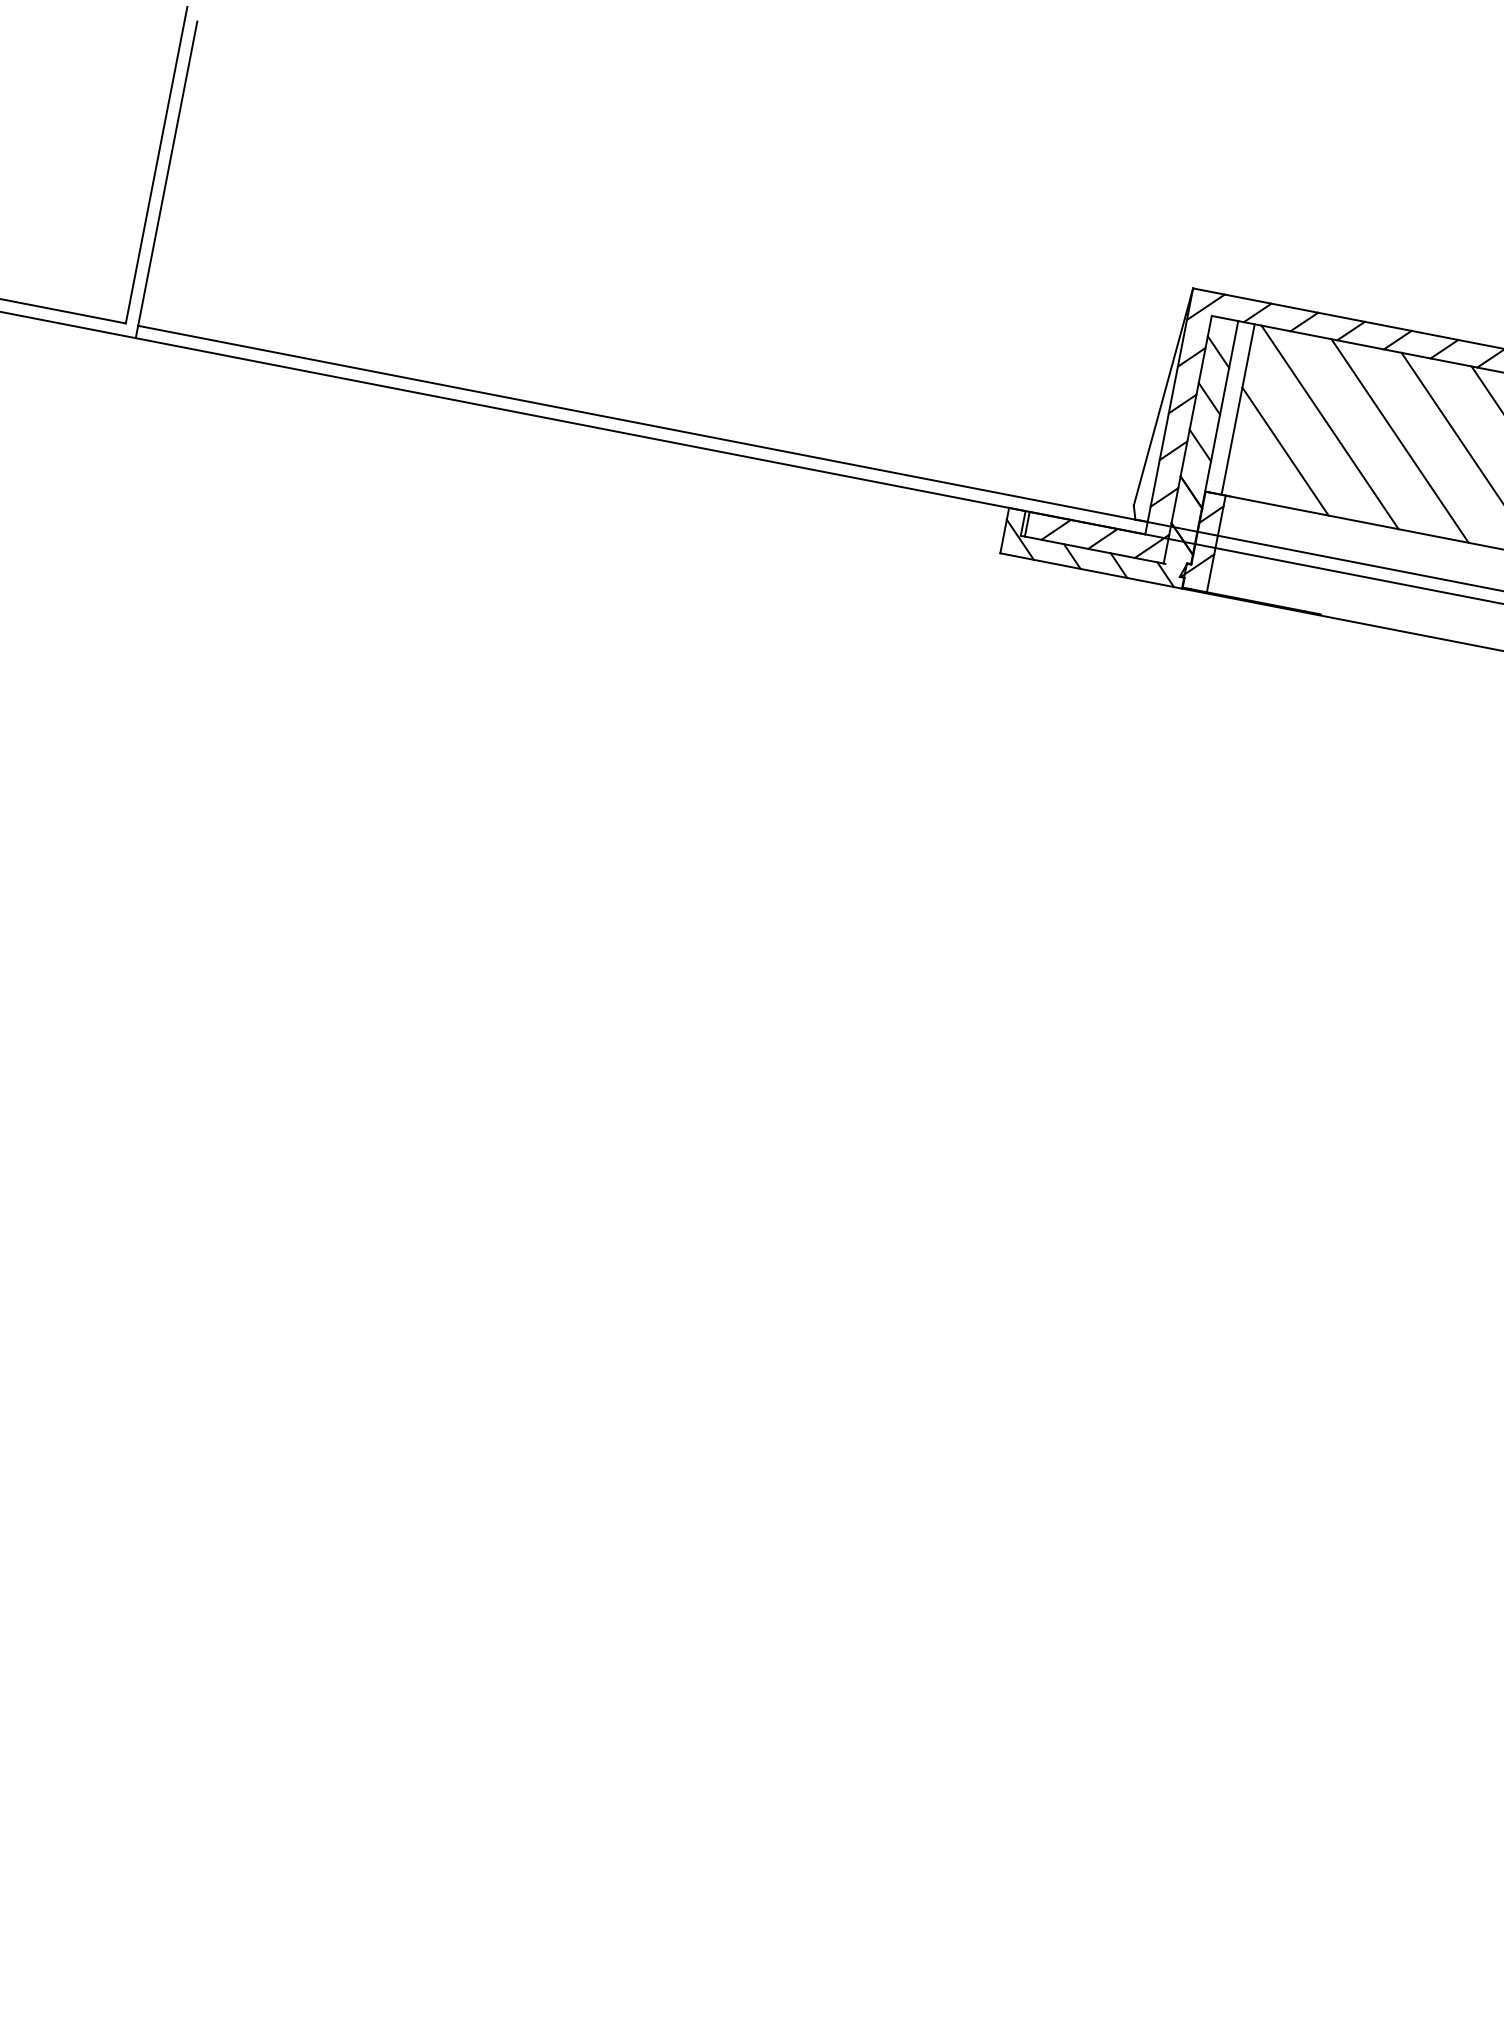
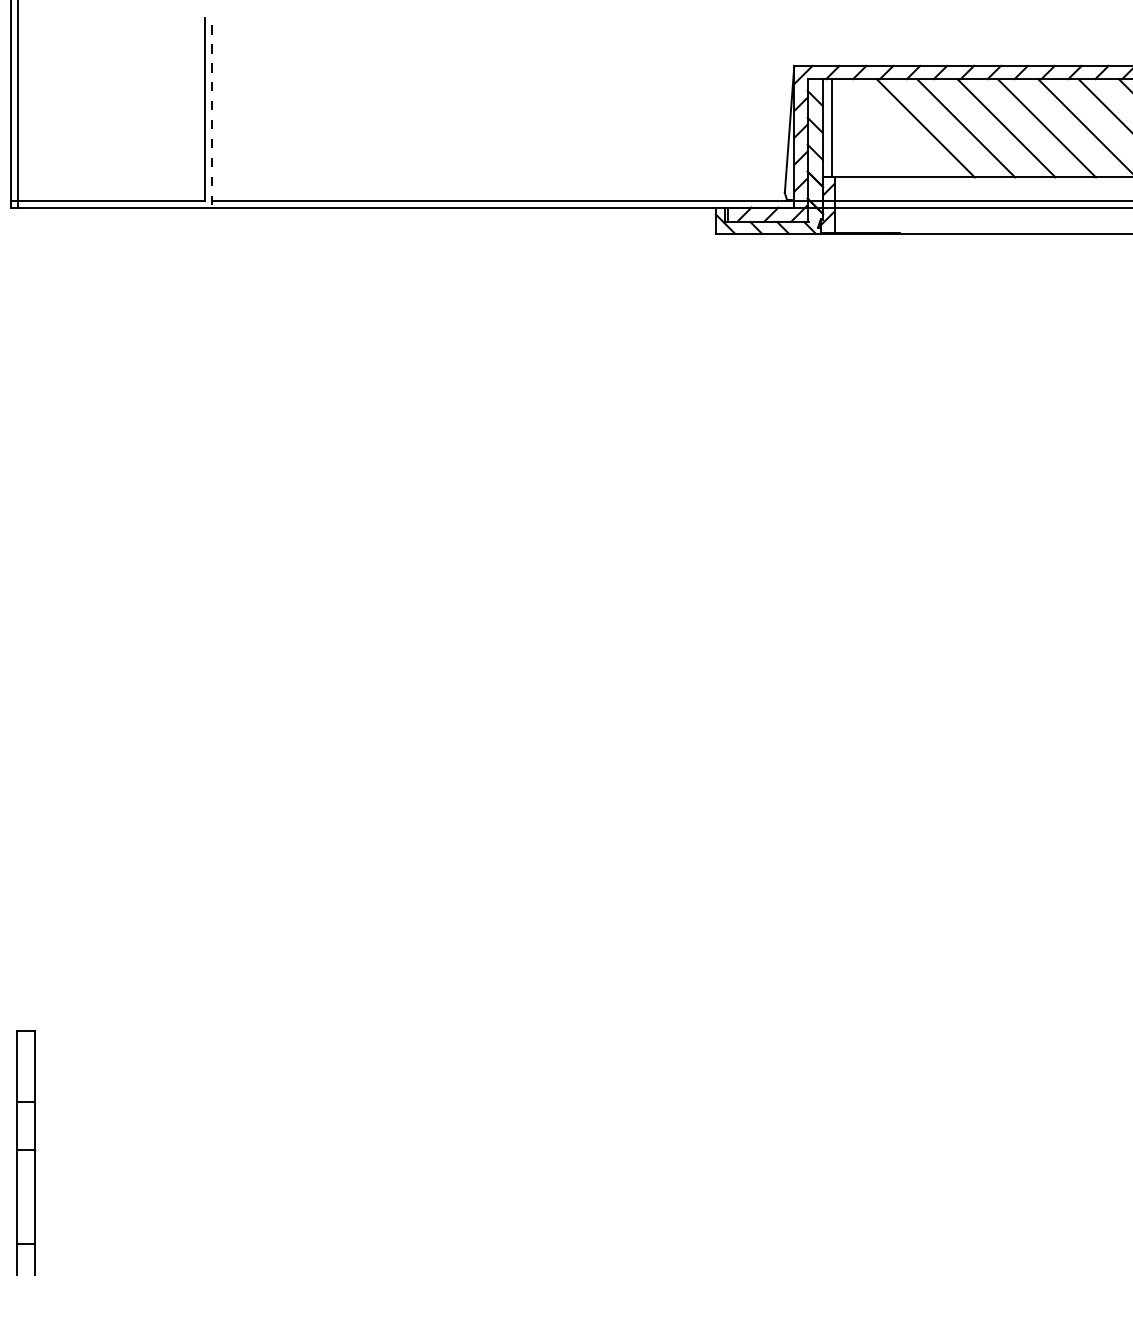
line: (166, 180) -> (212, 116), solid -> dashed
line: (1330, 427) -> (885, 128), removed
line: (1285, 451) -> (863, 146), removed

